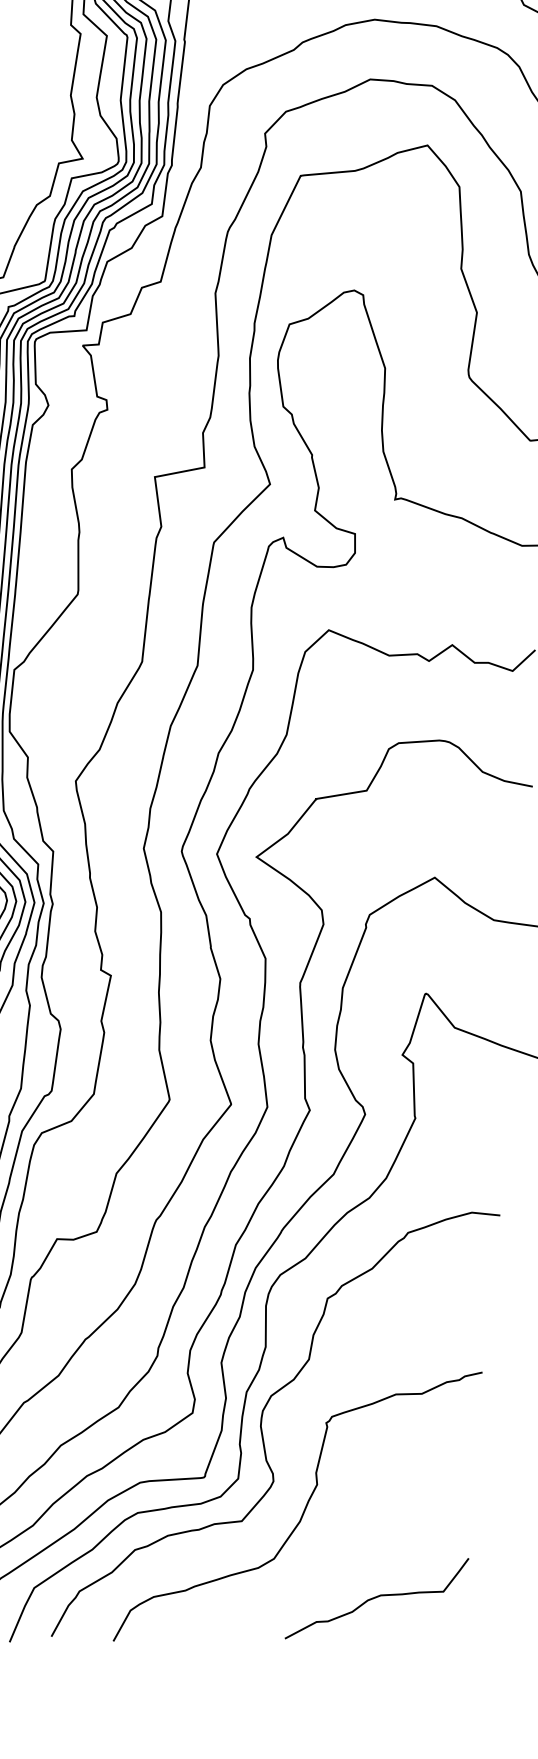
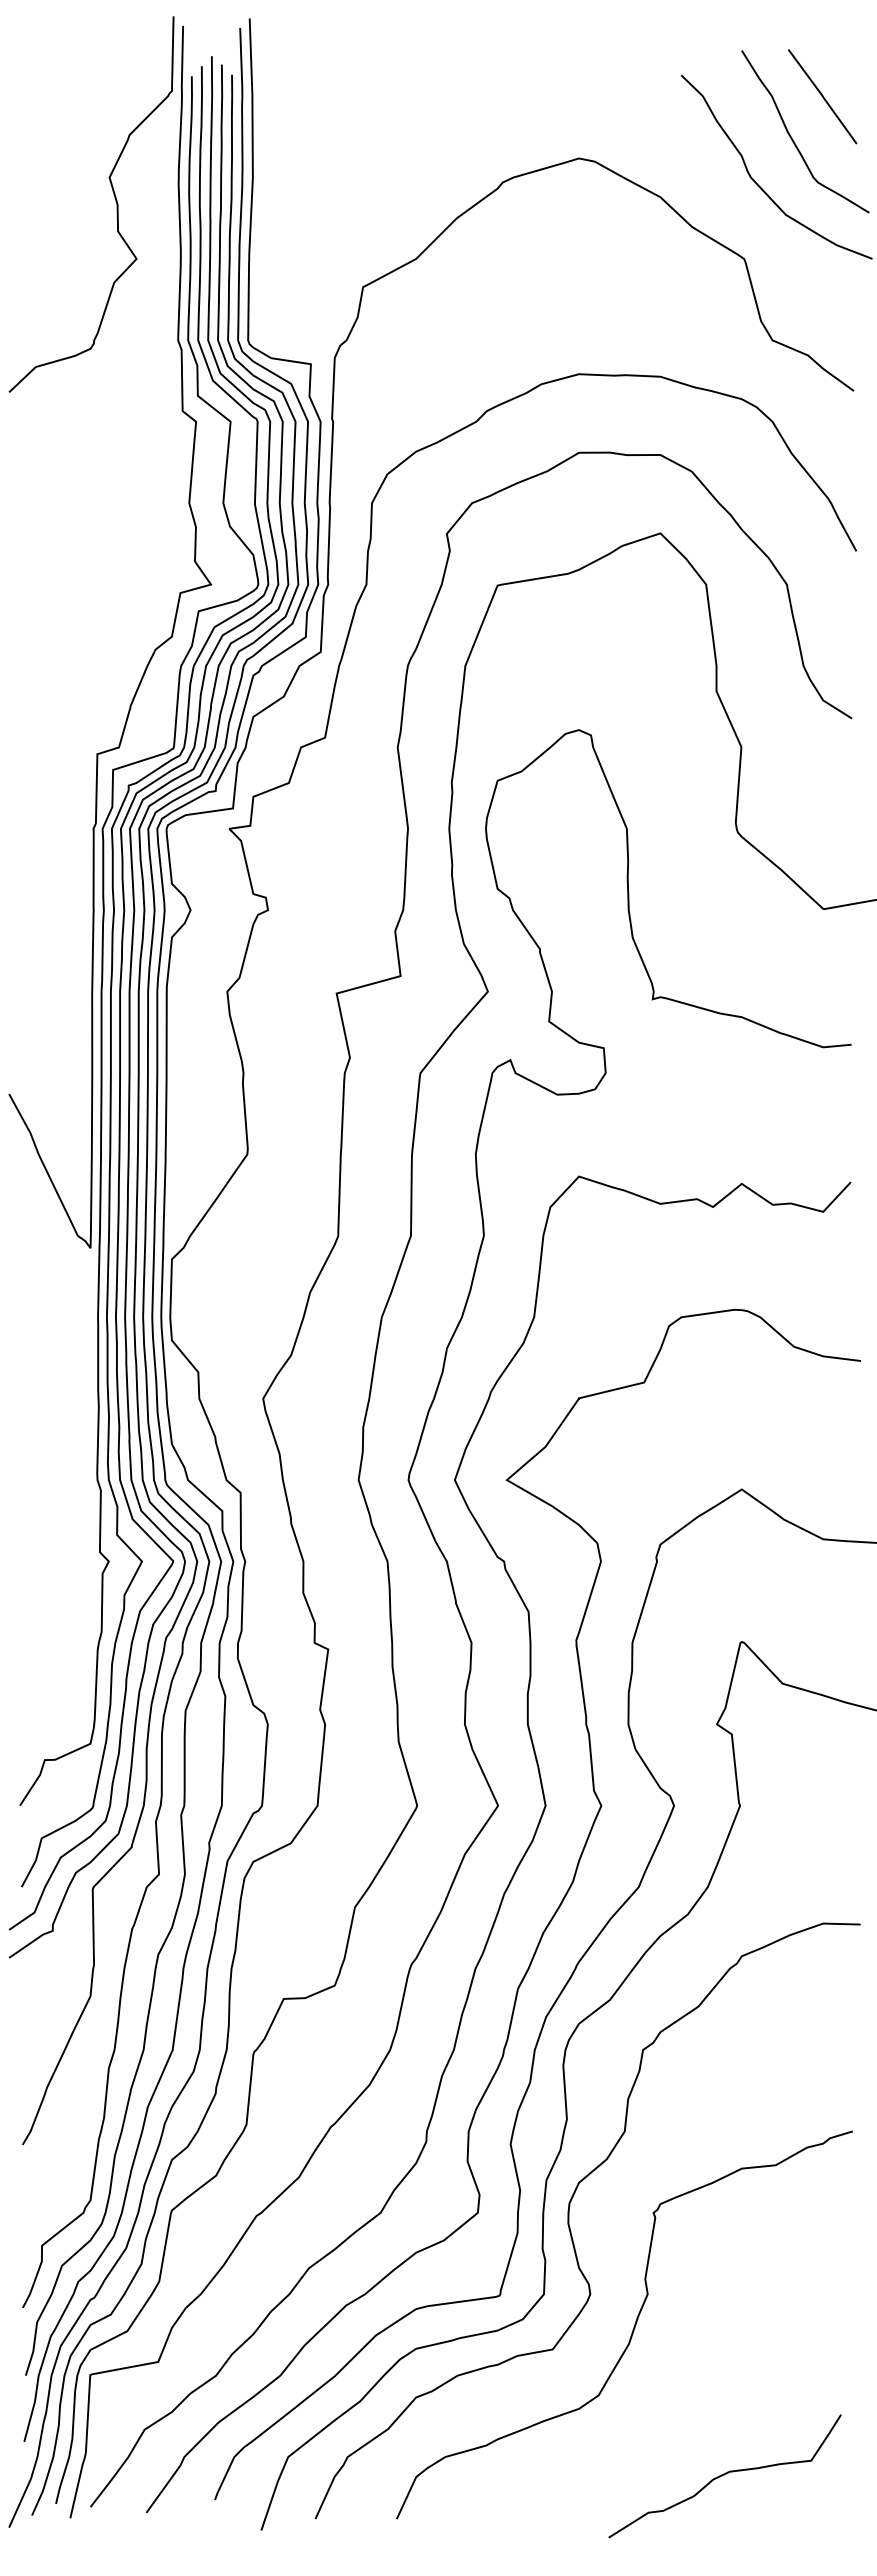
curve: (376, 1597) -> (724, 2475), moved

